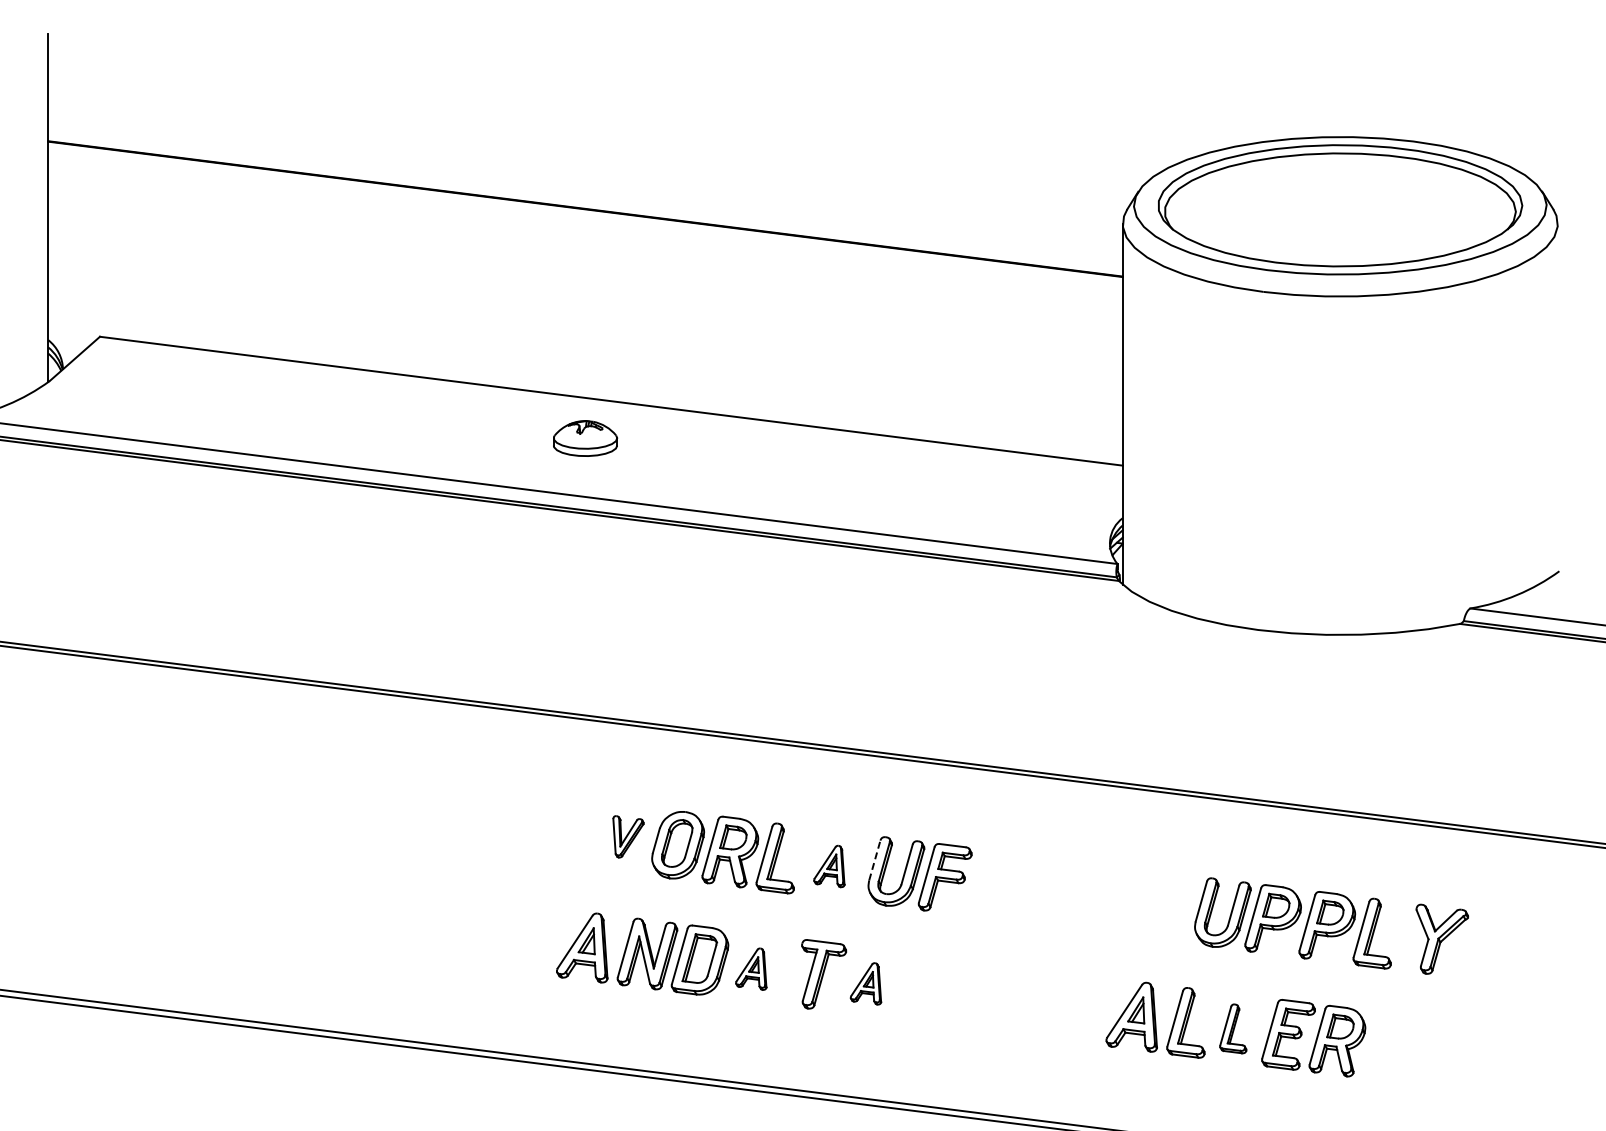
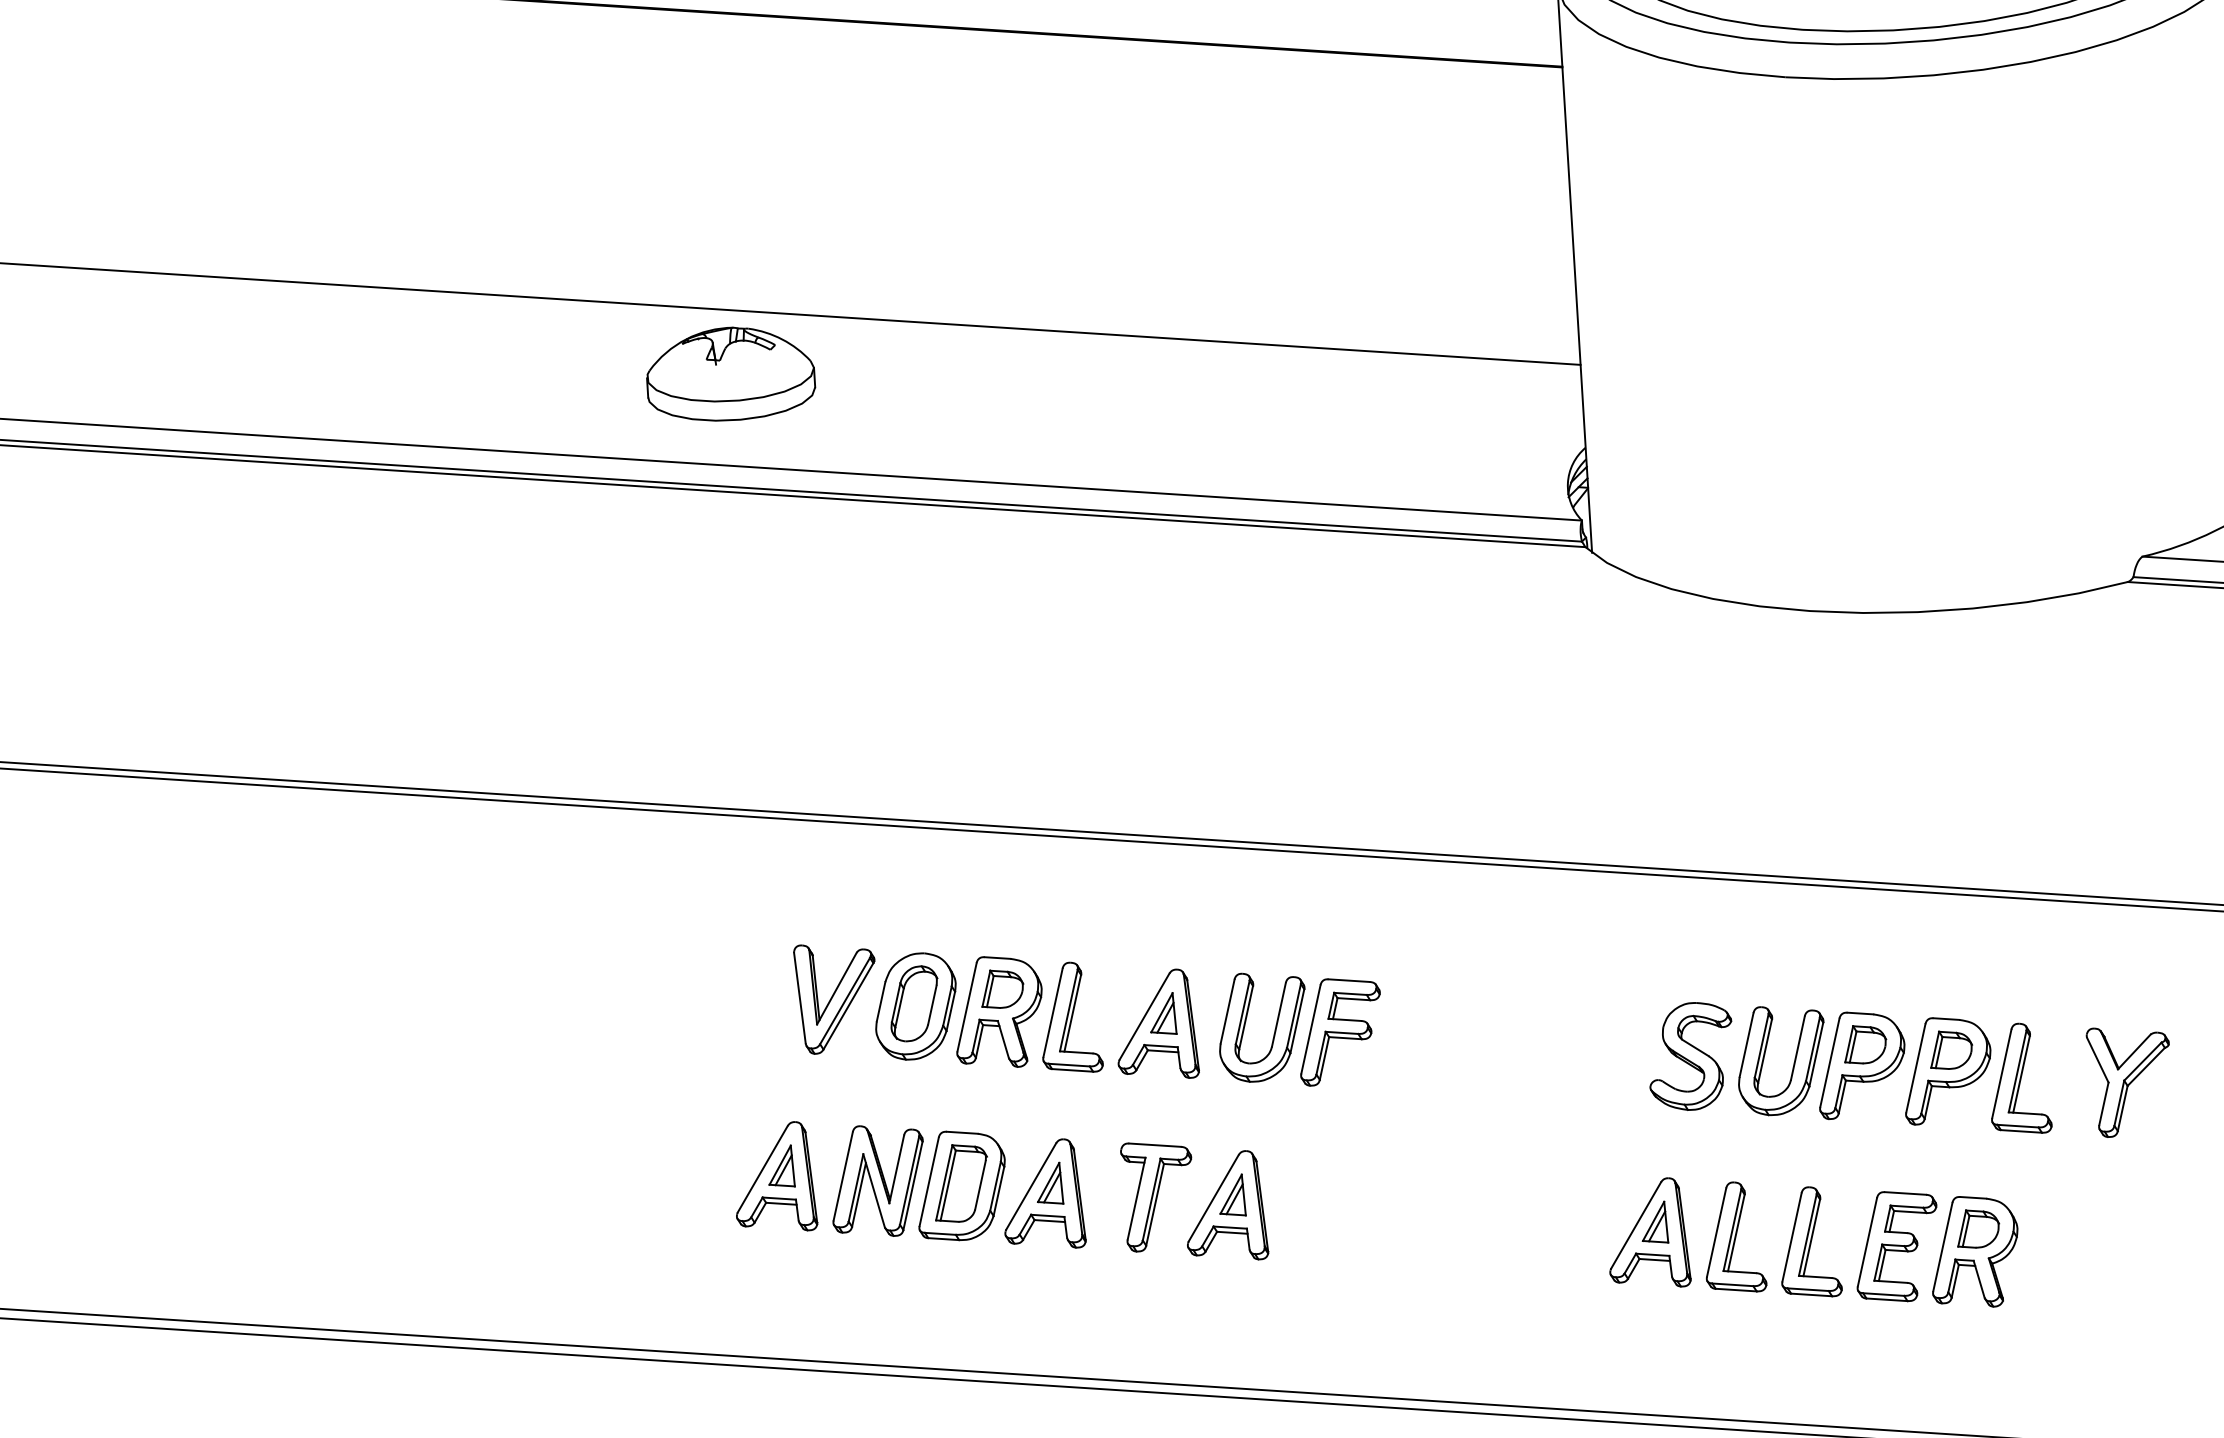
part: (585, 438) -> (730, 373), size x1.67
part: (628, 836) -> (836, 997), size x1.67
line: (874, 860) -> (1227, 1011), dashed -> solid
part: (829, 866) -> (1156, 1025), size x1.67
part: (1165, 906) -> (1690, 1056), added
part: (751, 968) -> (1043, 1193), size x1.67
part: (865, 983) -> (1224, 1206), size x1.67
part: (1232, 1028) -> (1807, 1242), size x1.43

